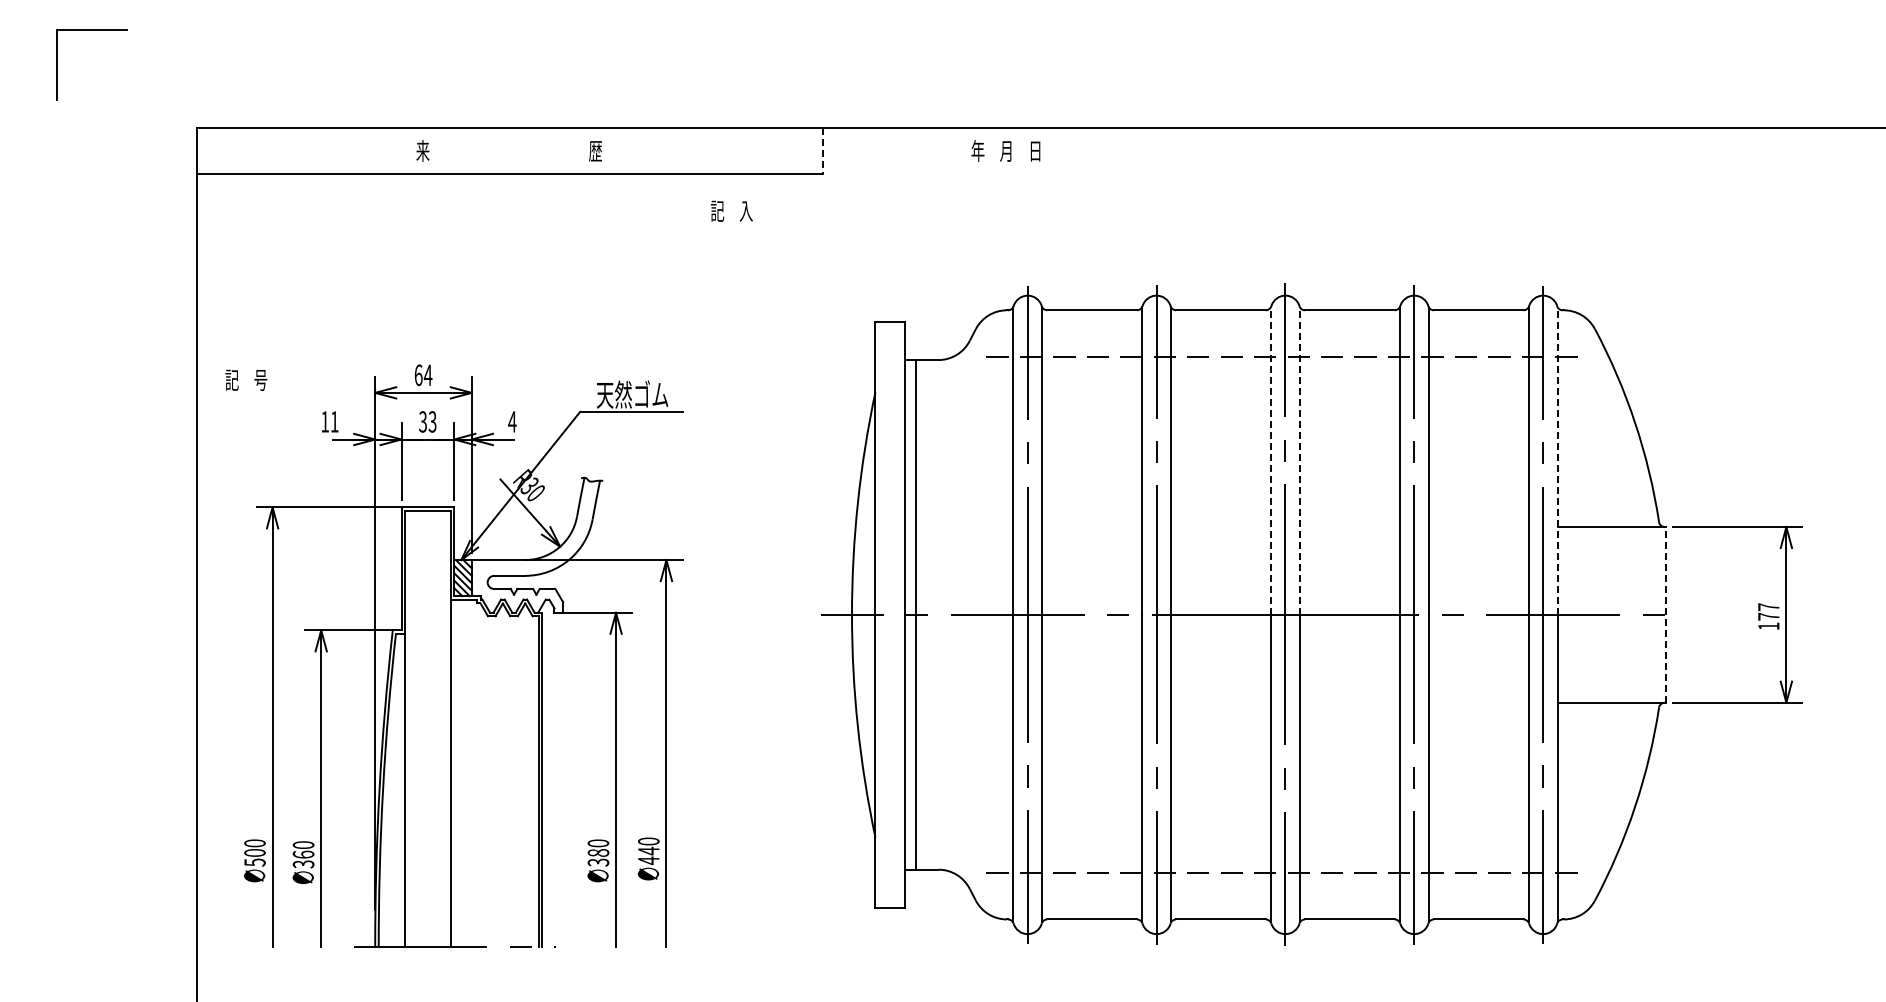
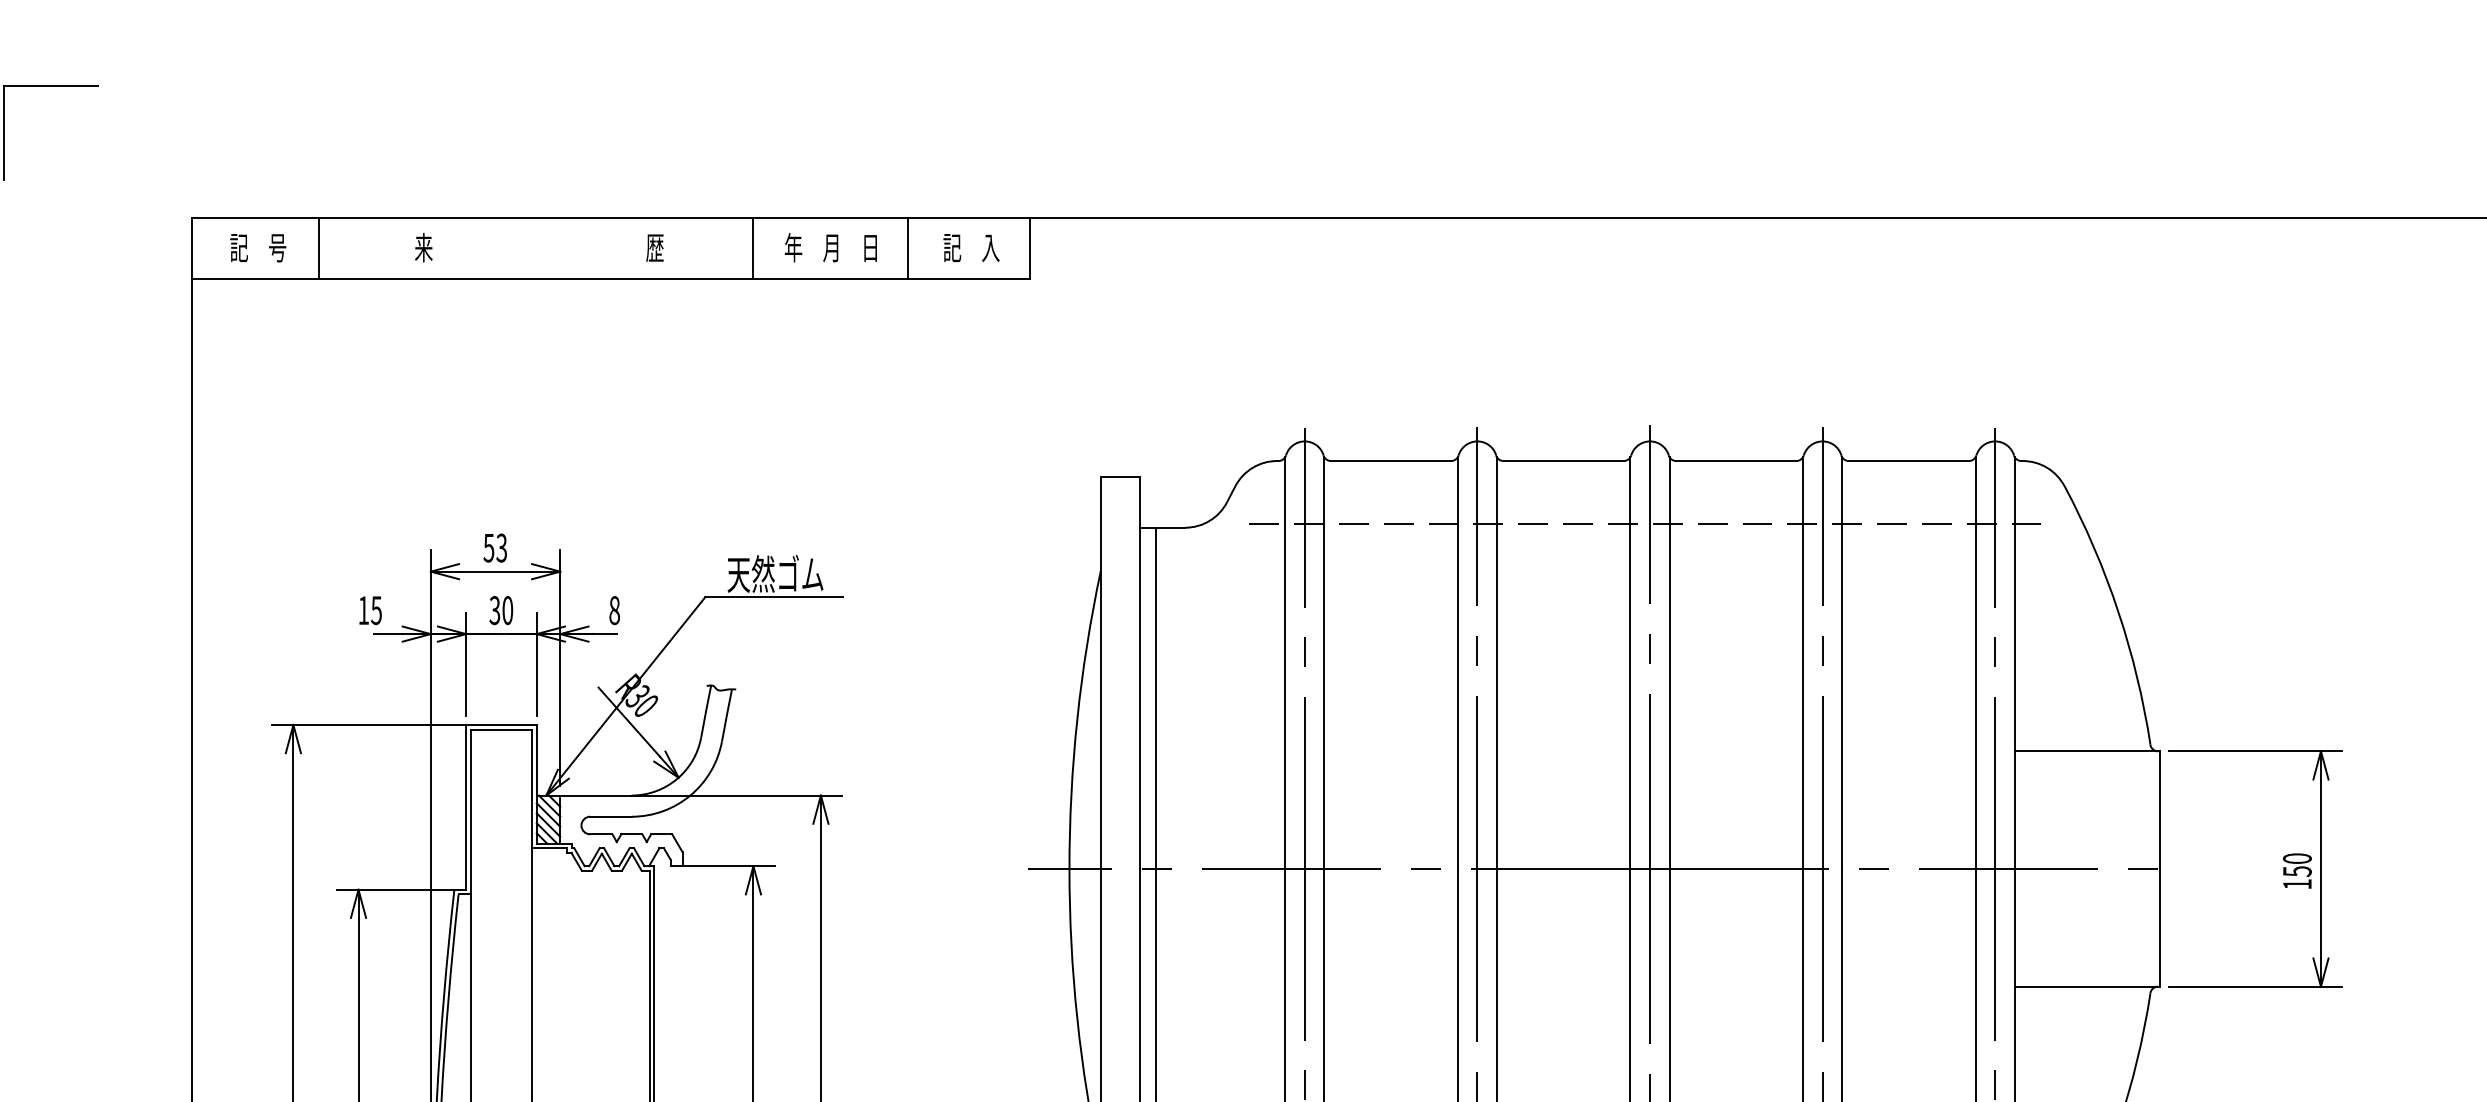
text: (508, 150) -> (538, 247), moved
text: (1005, 150) -> (830, 247), moved
line: (292, 151) -> (320, 248), added
line: (615, 151) -> (752, 248), added
line: (731, 151) -> (908, 248), added
line: (822, 151) -> (1029, 248), dashed -> solid
text: (731, 210) -> (971, 247), moved
text: (423, 375) -> (495, 548), 64 -> 53
text: (246, 379) -> (258, 247), moved
text: (334, 421) -> (376, 609), 11 -> 15
text: (432, 421) -> (507, 609), 33 -> 30
text: (512, 421) -> (614, 609), 4 -> 8
line: (1270, 461) -> (1629, 663), dashed -> solid
line: (1300, 461) -> (1670, 663), dashed -> solid
line: (1557, 461) -> (2014, 663), dashed -> solid
text: (1768, 611) -> (2297, 864), 177 -> 150
line: (1666, 614) -> (2160, 868), dashed -> solid

